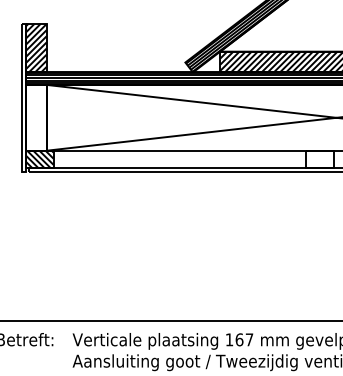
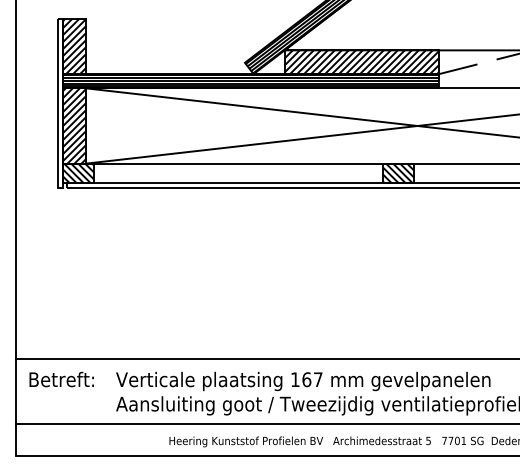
hatch: (36, 117) -> (74, 125), added
hatch: (319, 159) -> (398, 173), added

